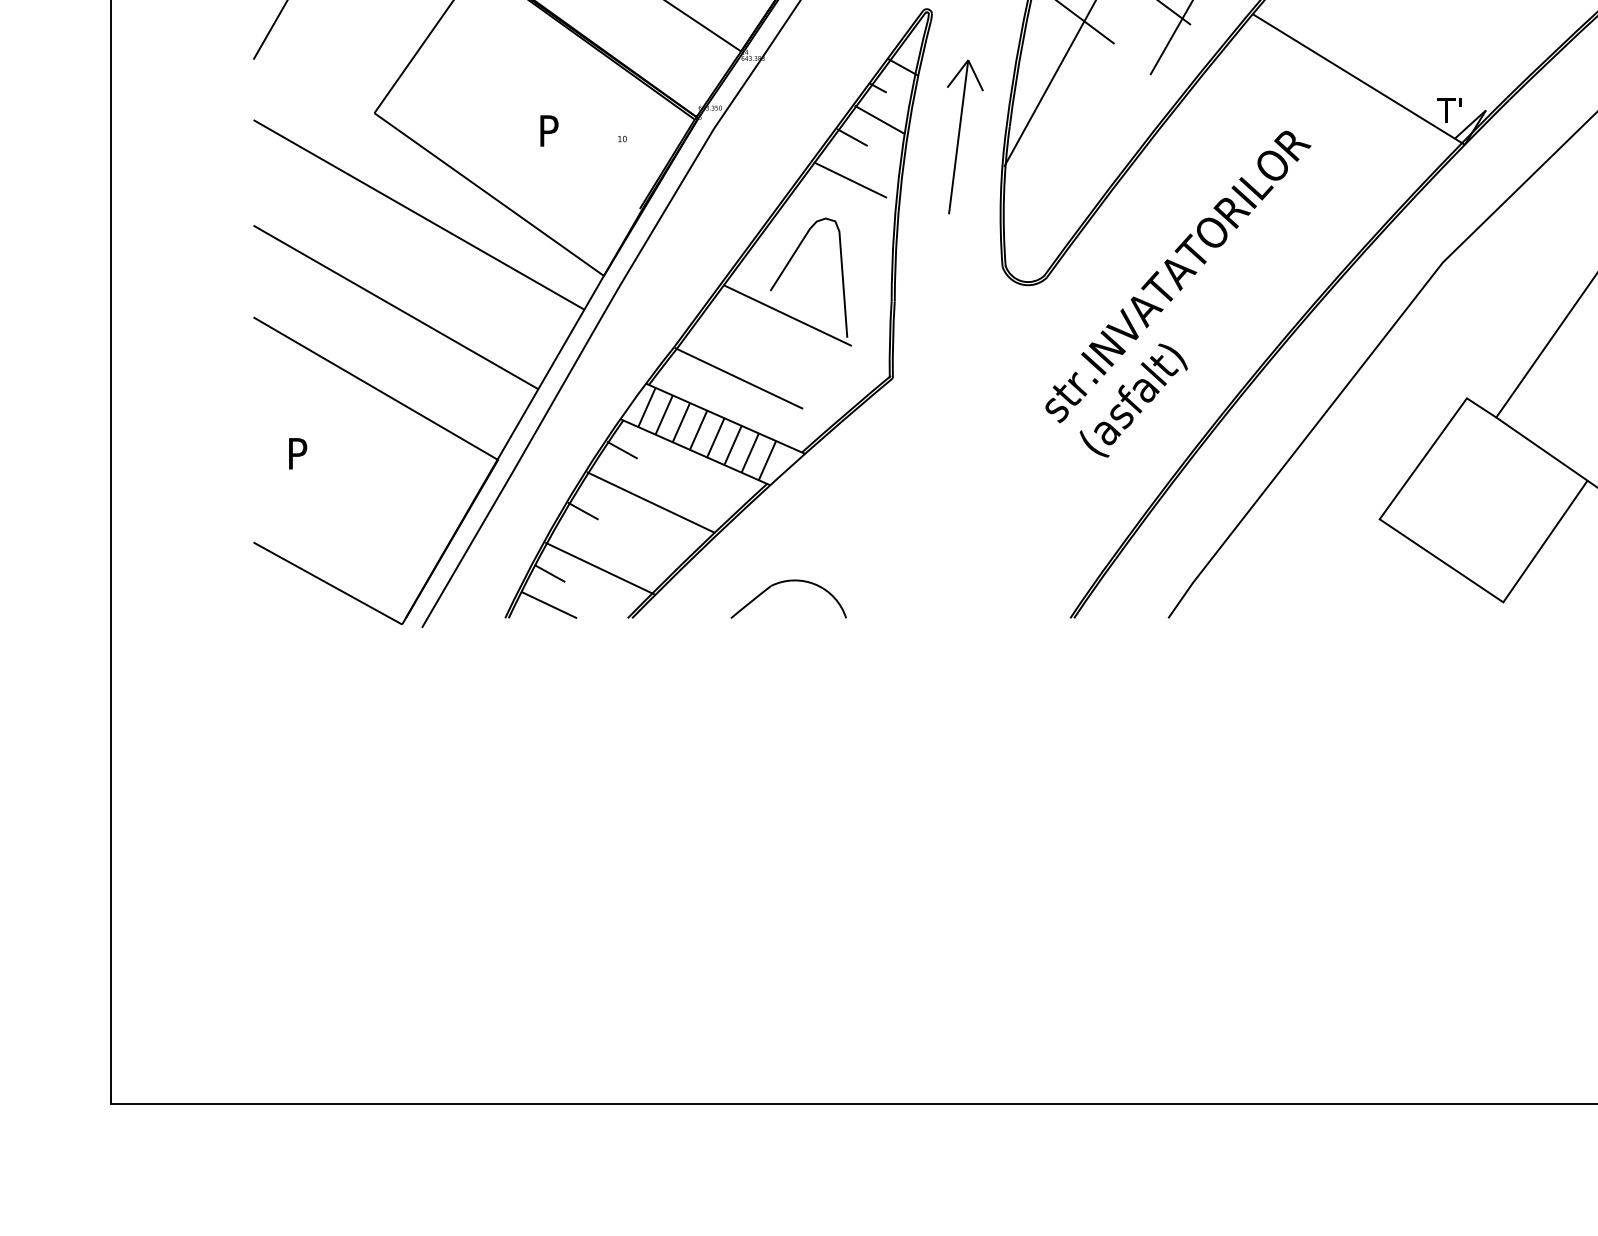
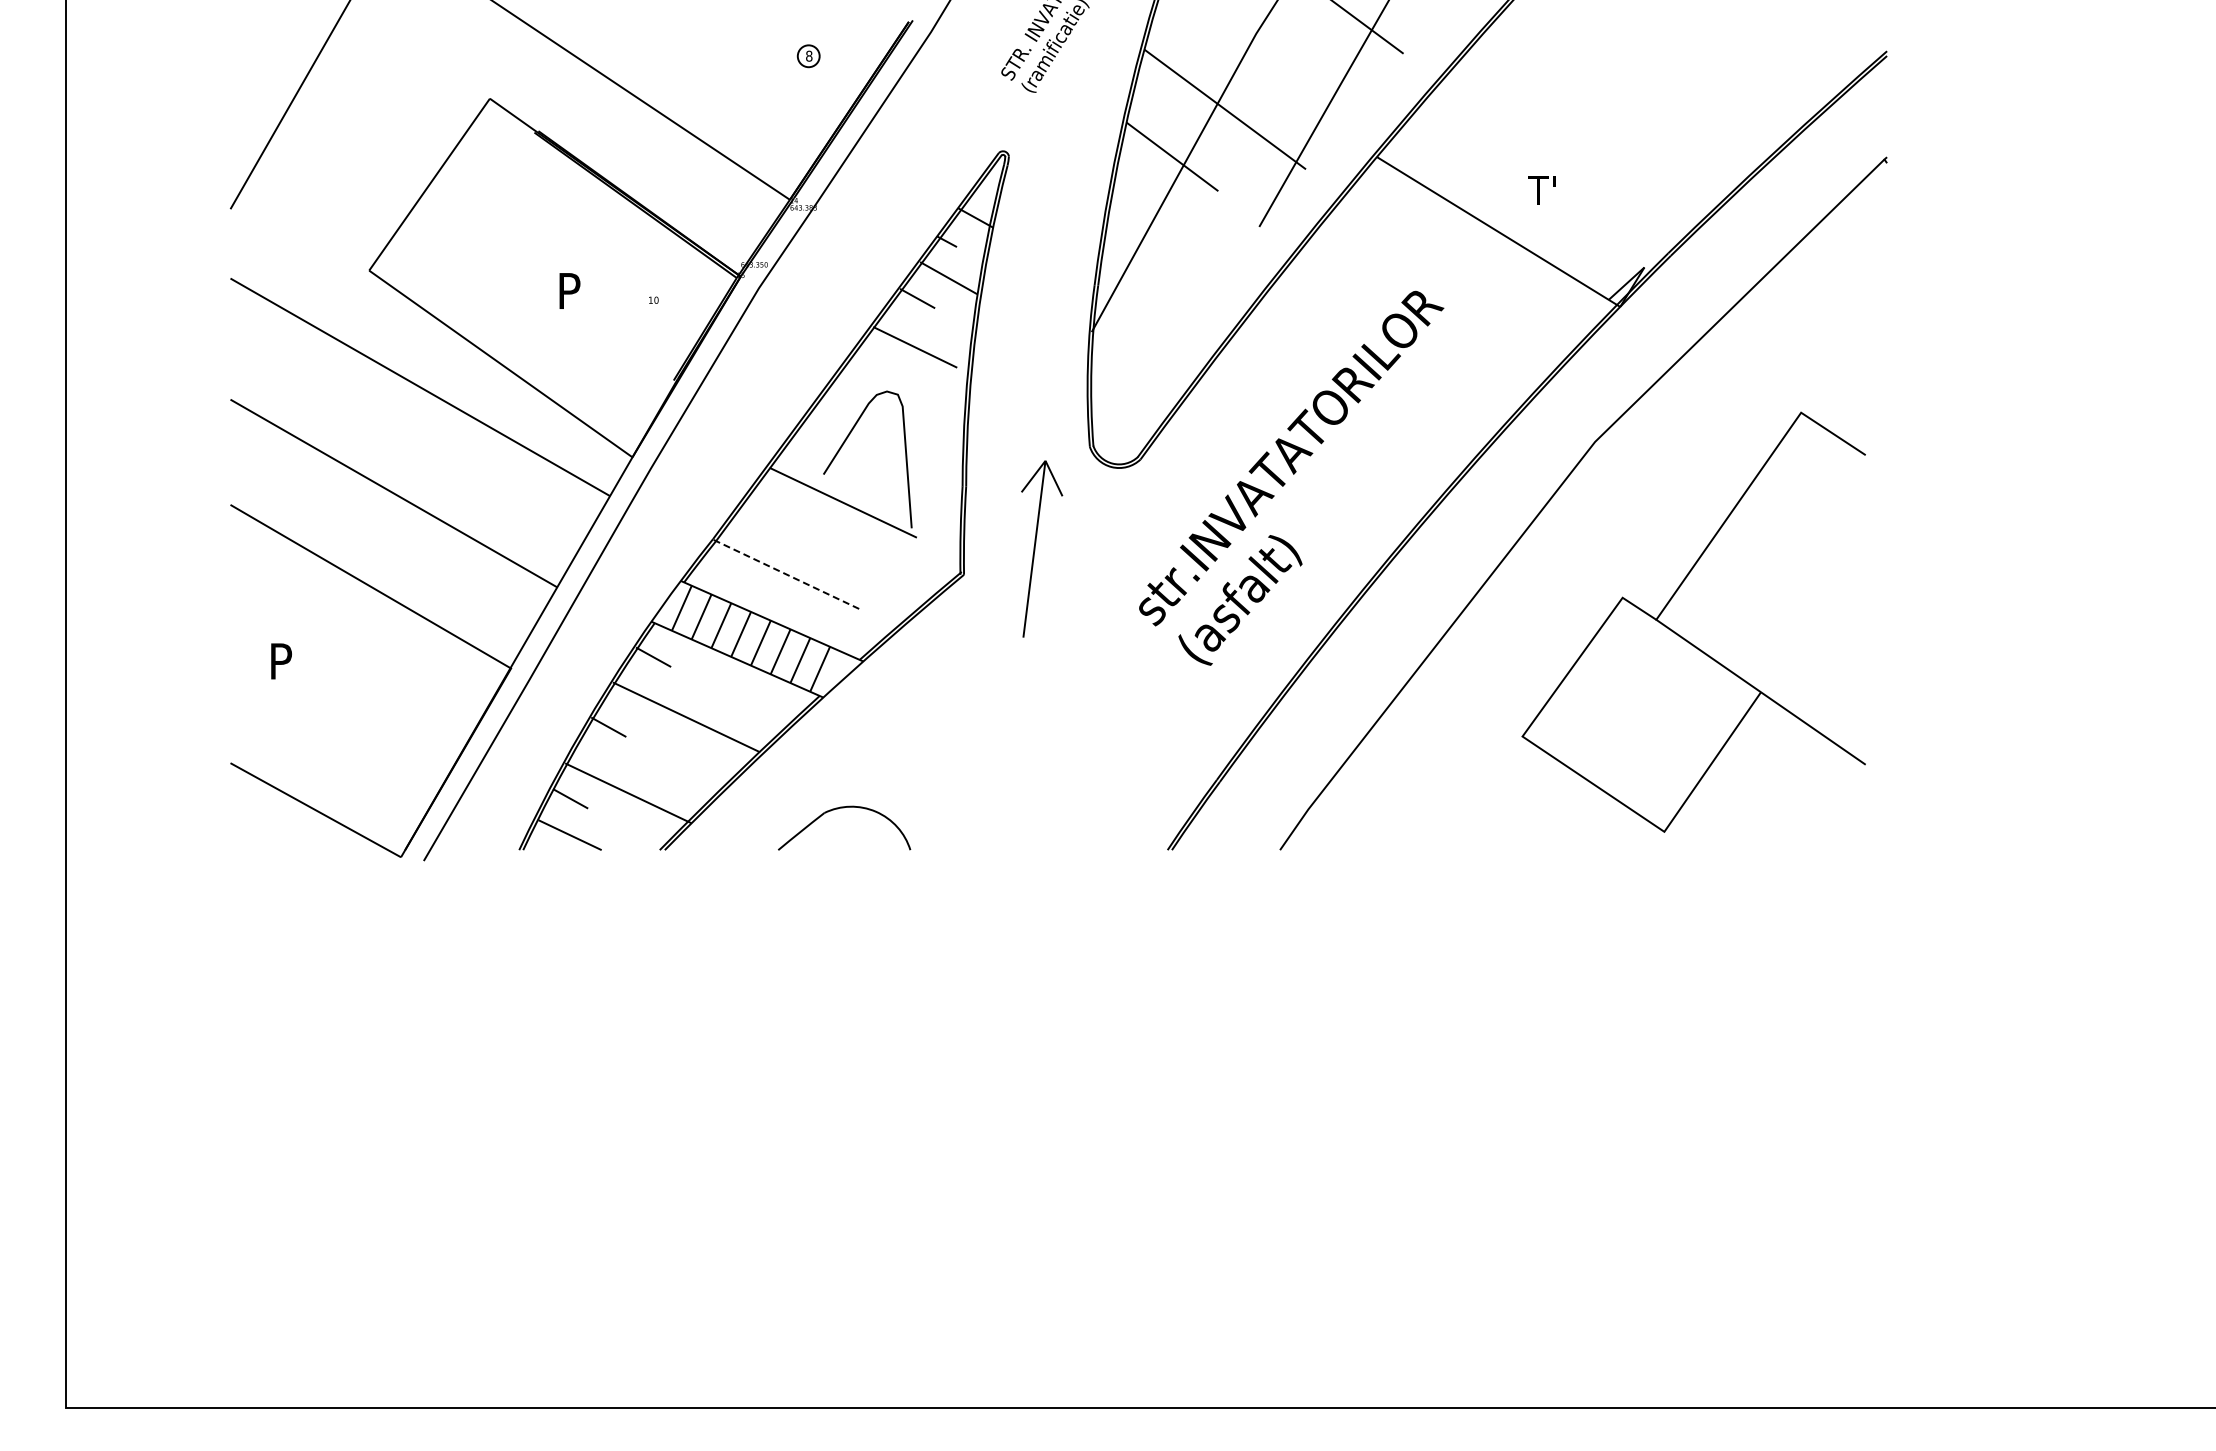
text: (1449, 110) -> (1541, 190), moved
part: (959, 136) -> (1035, 548), moved
line: (739, 378) -> (787, 574), solid -> dashed

